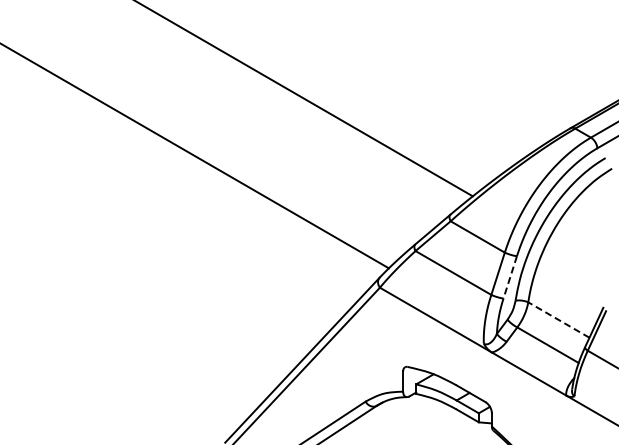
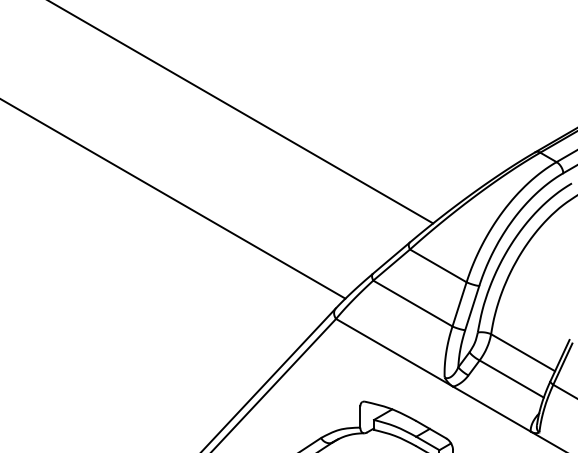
line: (510, 277) -> (472, 308), dashed -> solid
line: (558, 319) -> (522, 352), dashed -> solid

